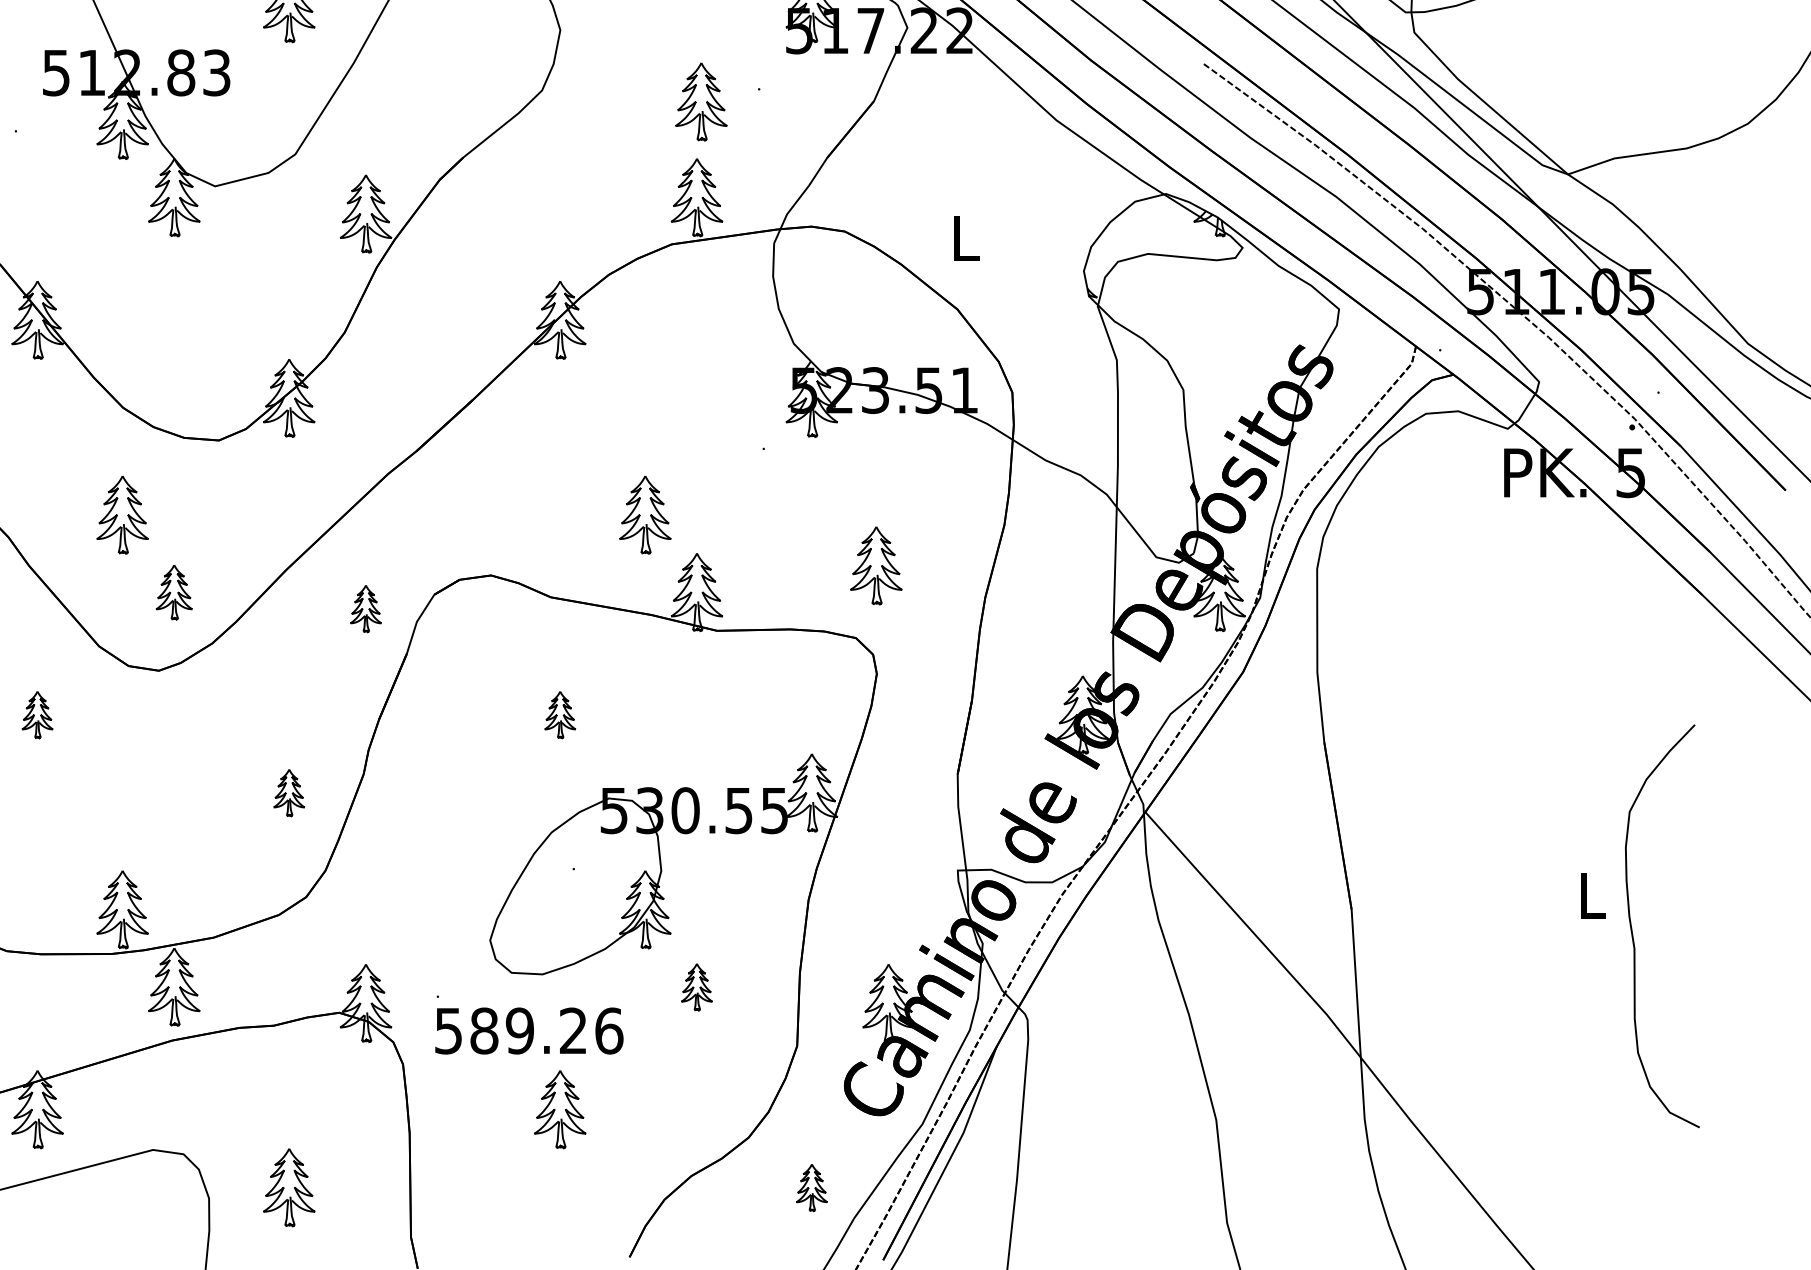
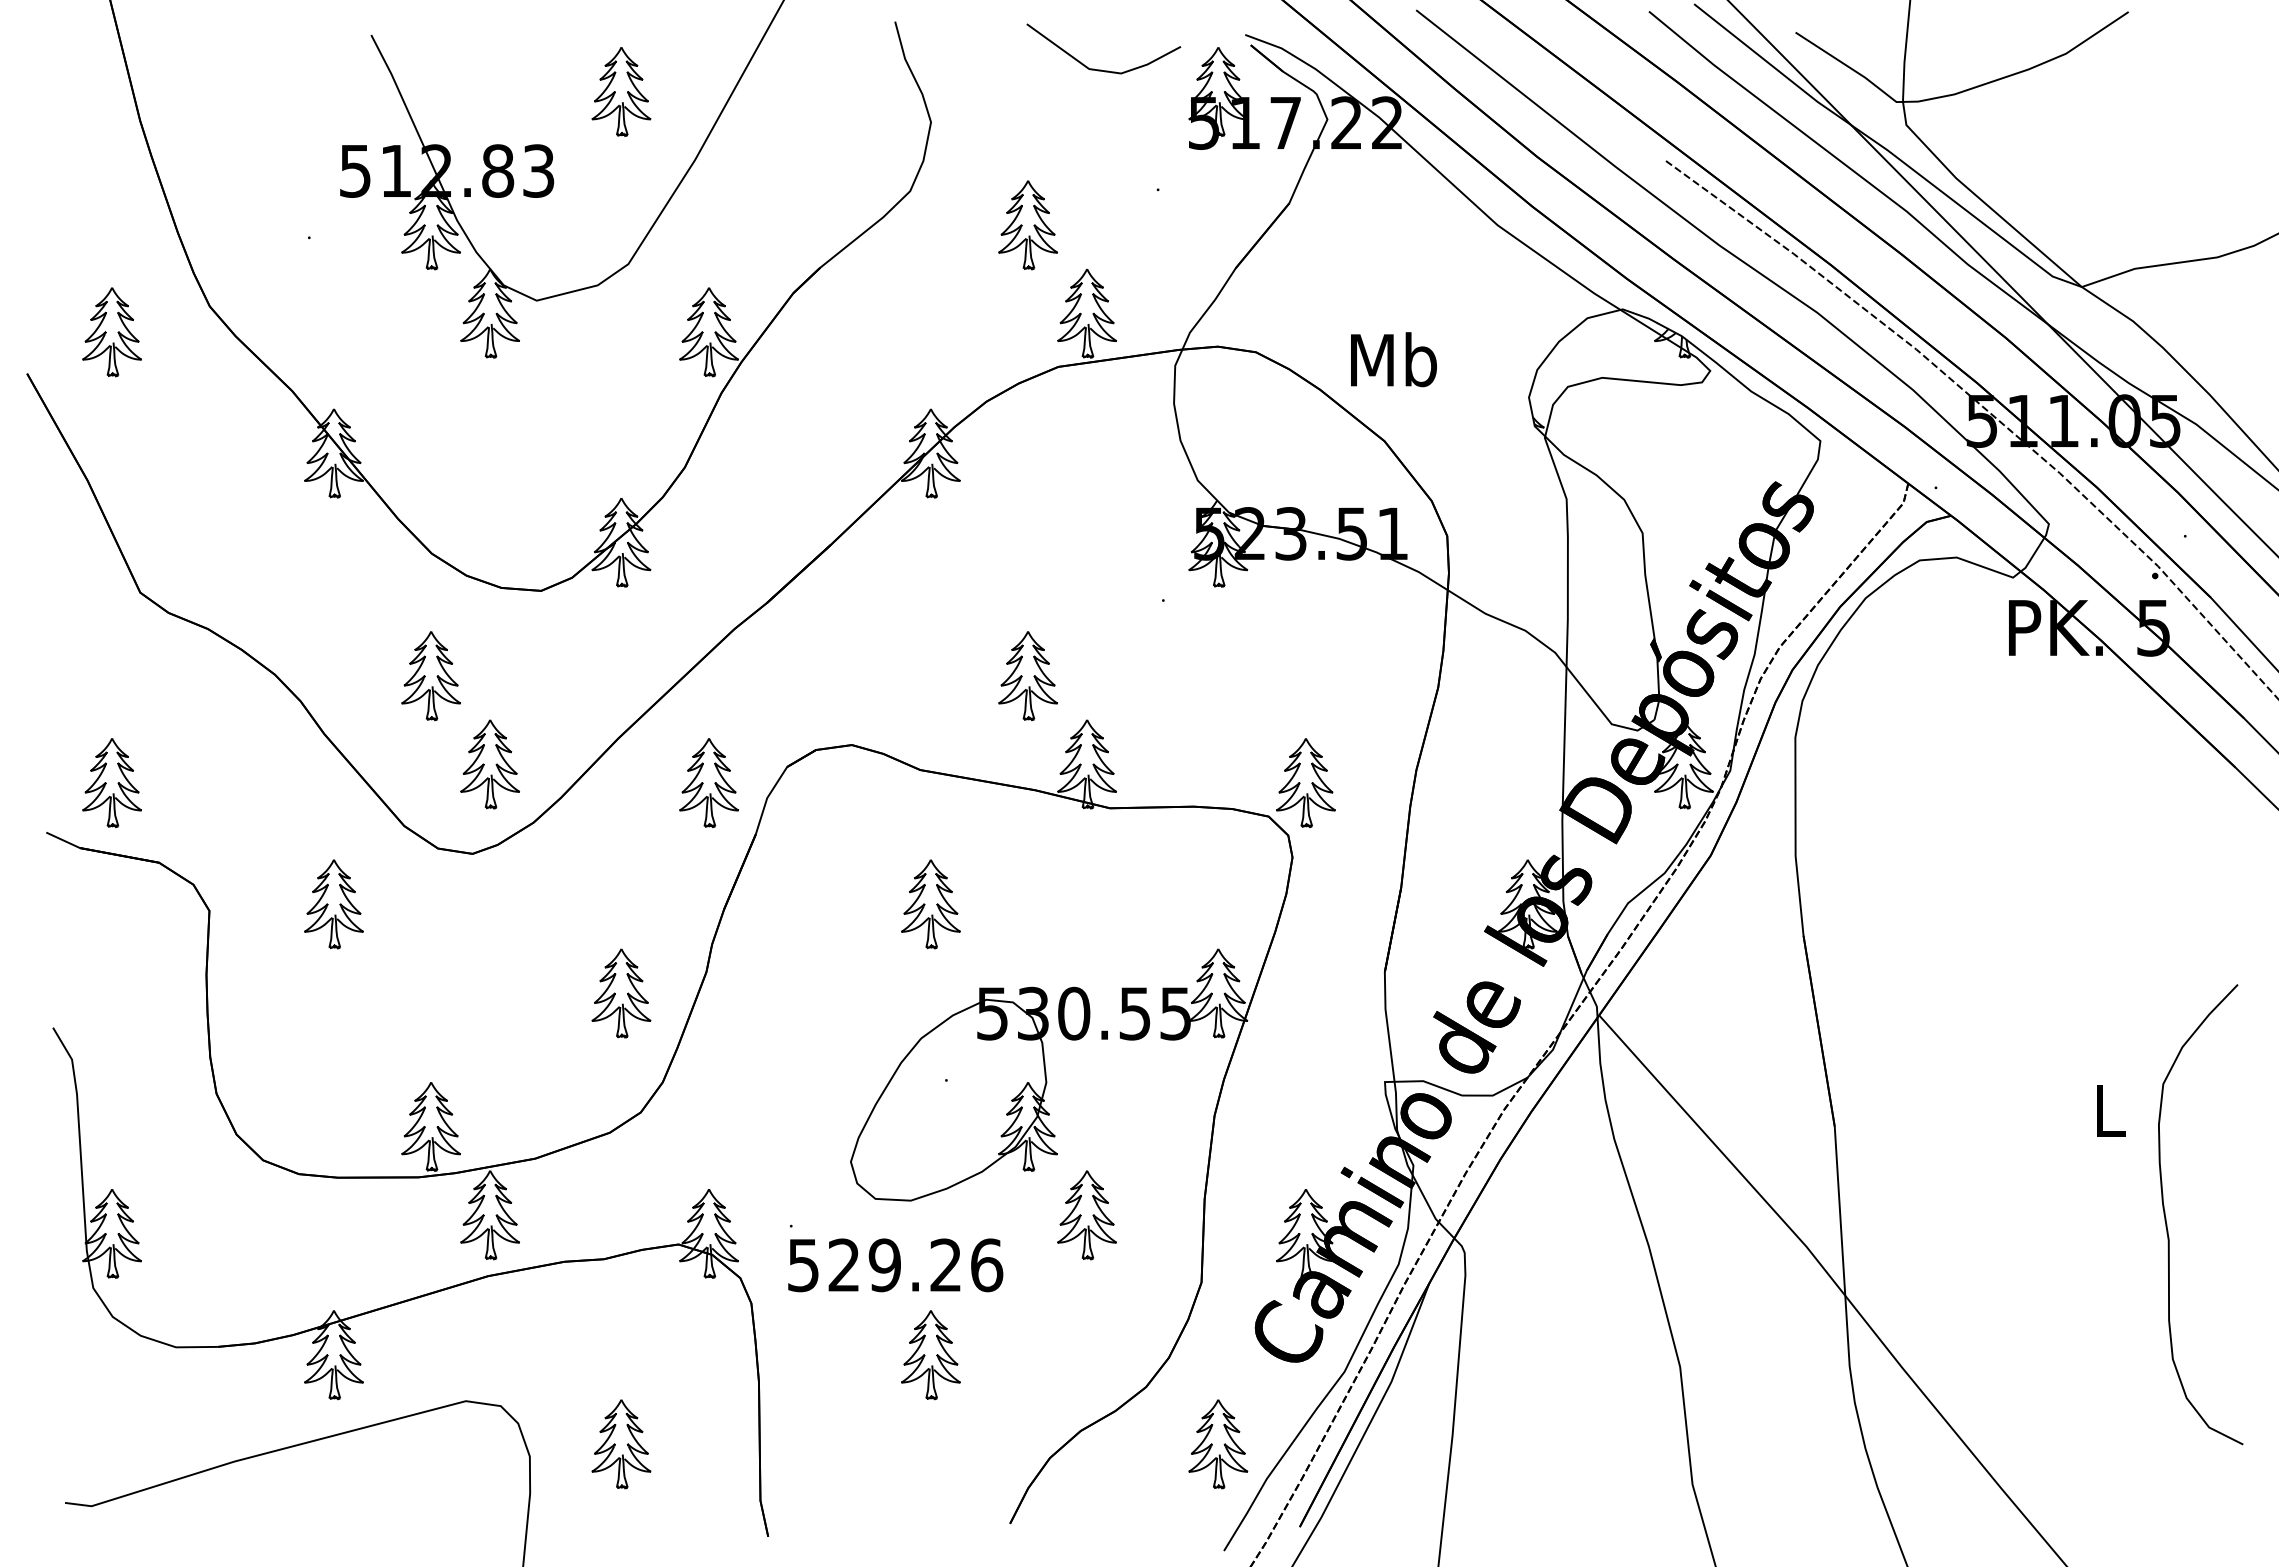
part: (700, 102) -> (1027, 225), moved
text: (965, 237) -> (1393, 359), L -> Mb
part: (875, 566) -> (1305, 783), moved
part: (173, 592) -> (489, 764), size x1.43
part: (365, 609) -> (708, 783), size x1.67
part: (37, 715) -> (333, 904), size x1.67
part: (559, 715) -> (930, 904), size x1.67
part: (289, 793) -> (621, 993), size x1.67
curve: (1632, 928) -> (2166, 1217), moved
part: (696, 987) -> (1086, 1215), size x1.67
text: (484, 1031) -> (844, 1265), 589.26 -> 529.26
part: (812, 1187) -> (1218, 1444), size x1.67

